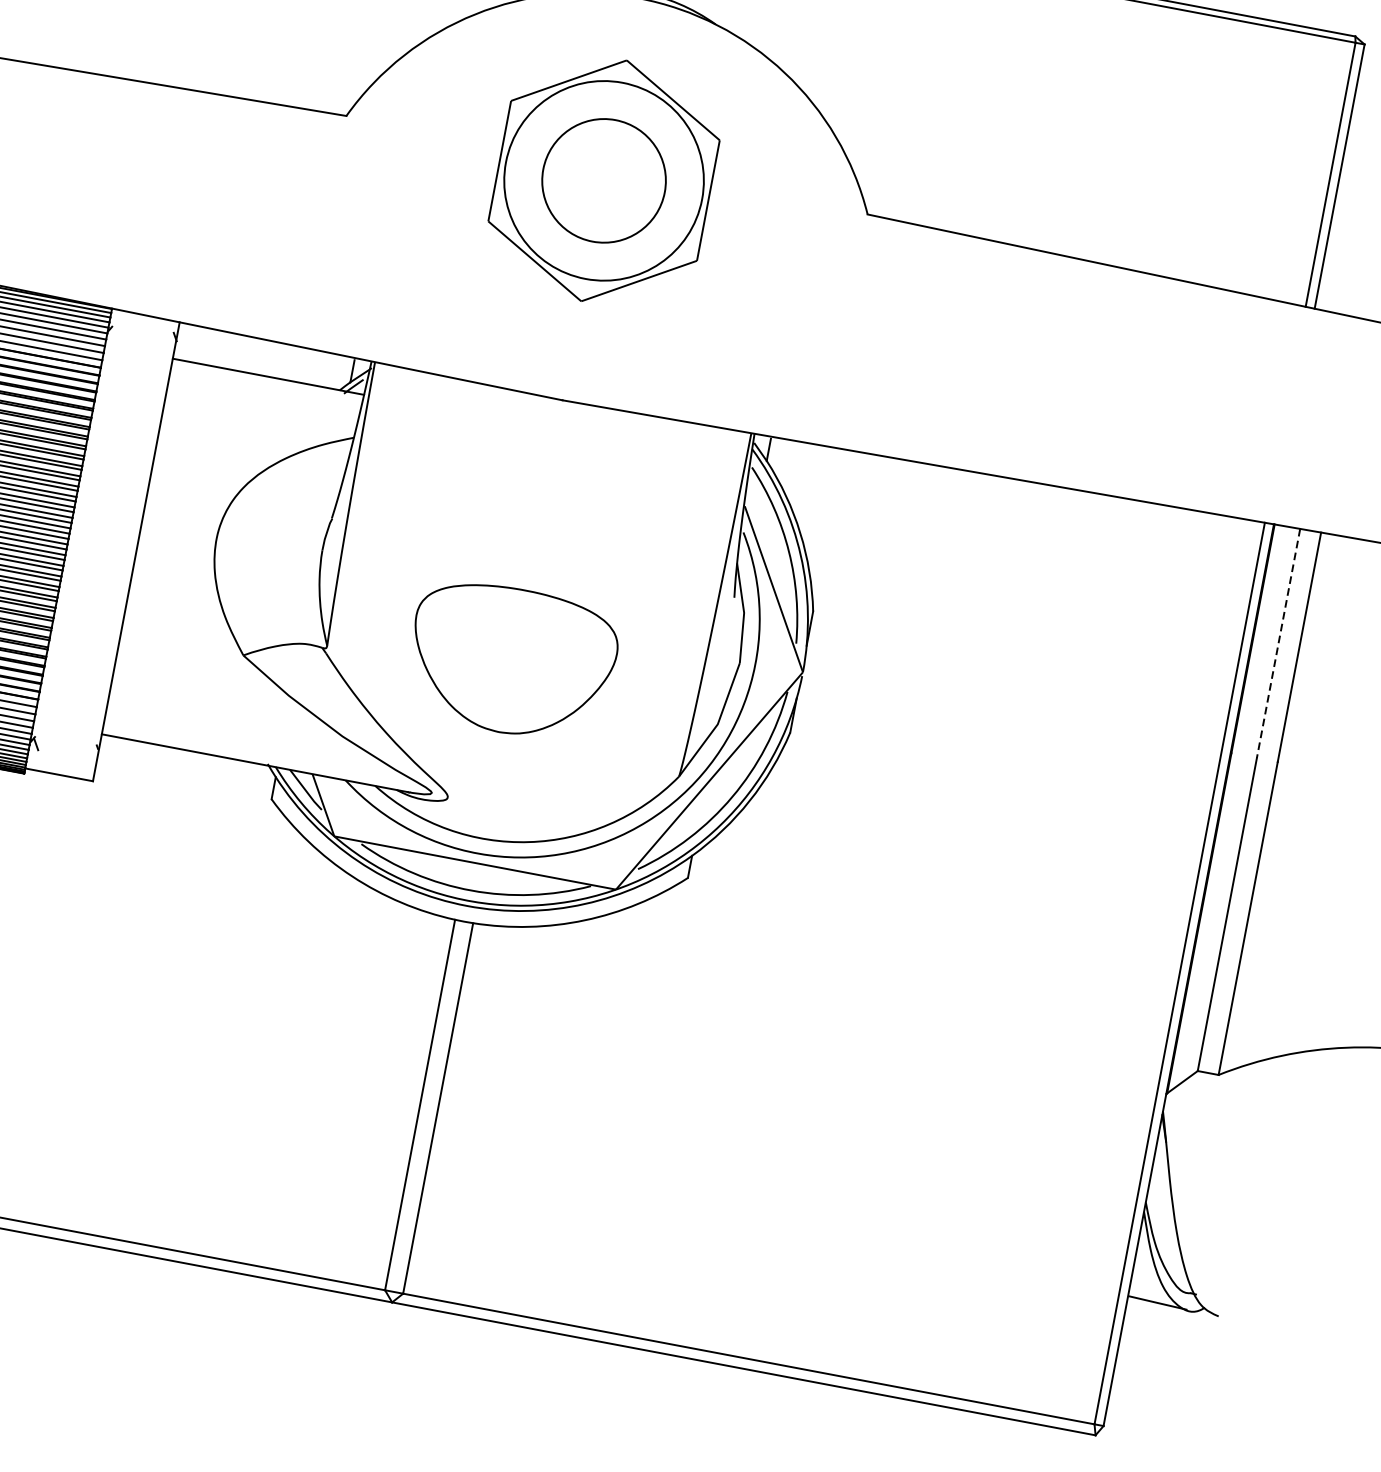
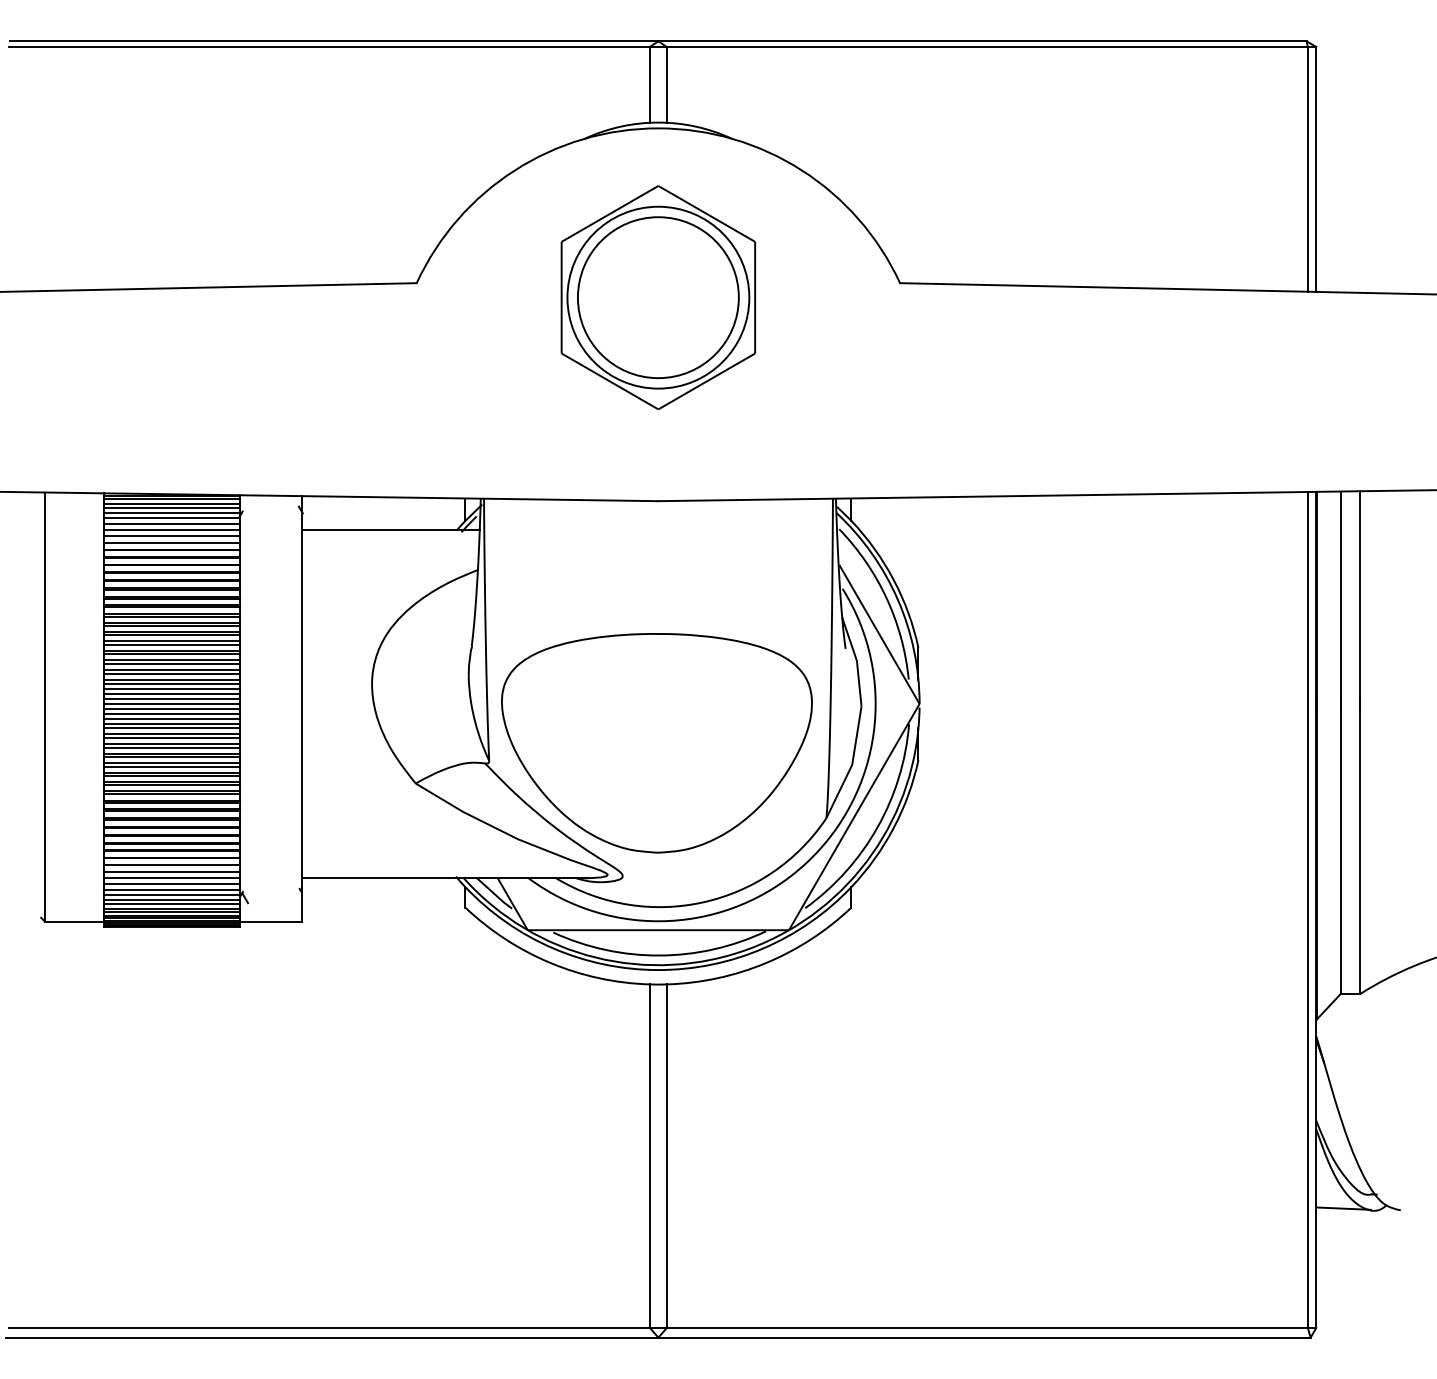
circle: (603, 180) -> (657, 297), size x1.43
line: (1278, 644) -> (1340, 598), dashed -> solid
part: (511, 661) -> (656, 743), size x1.67

